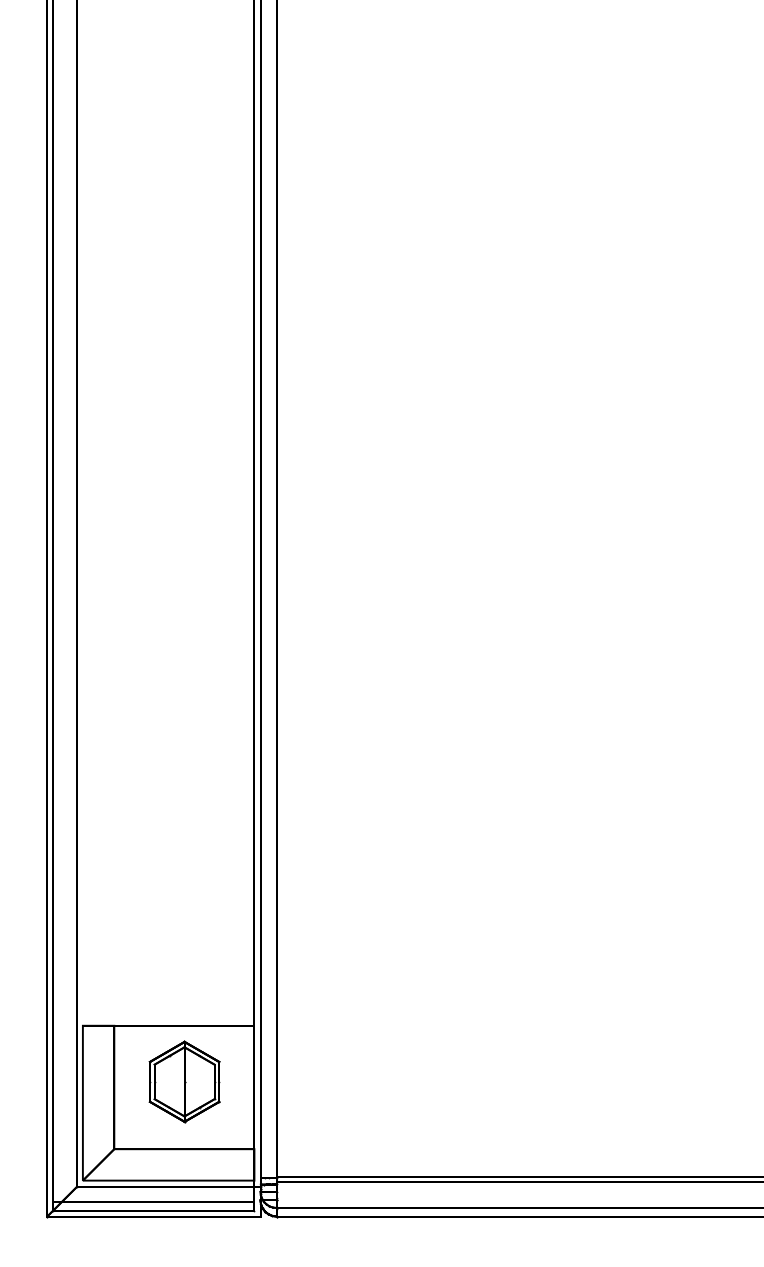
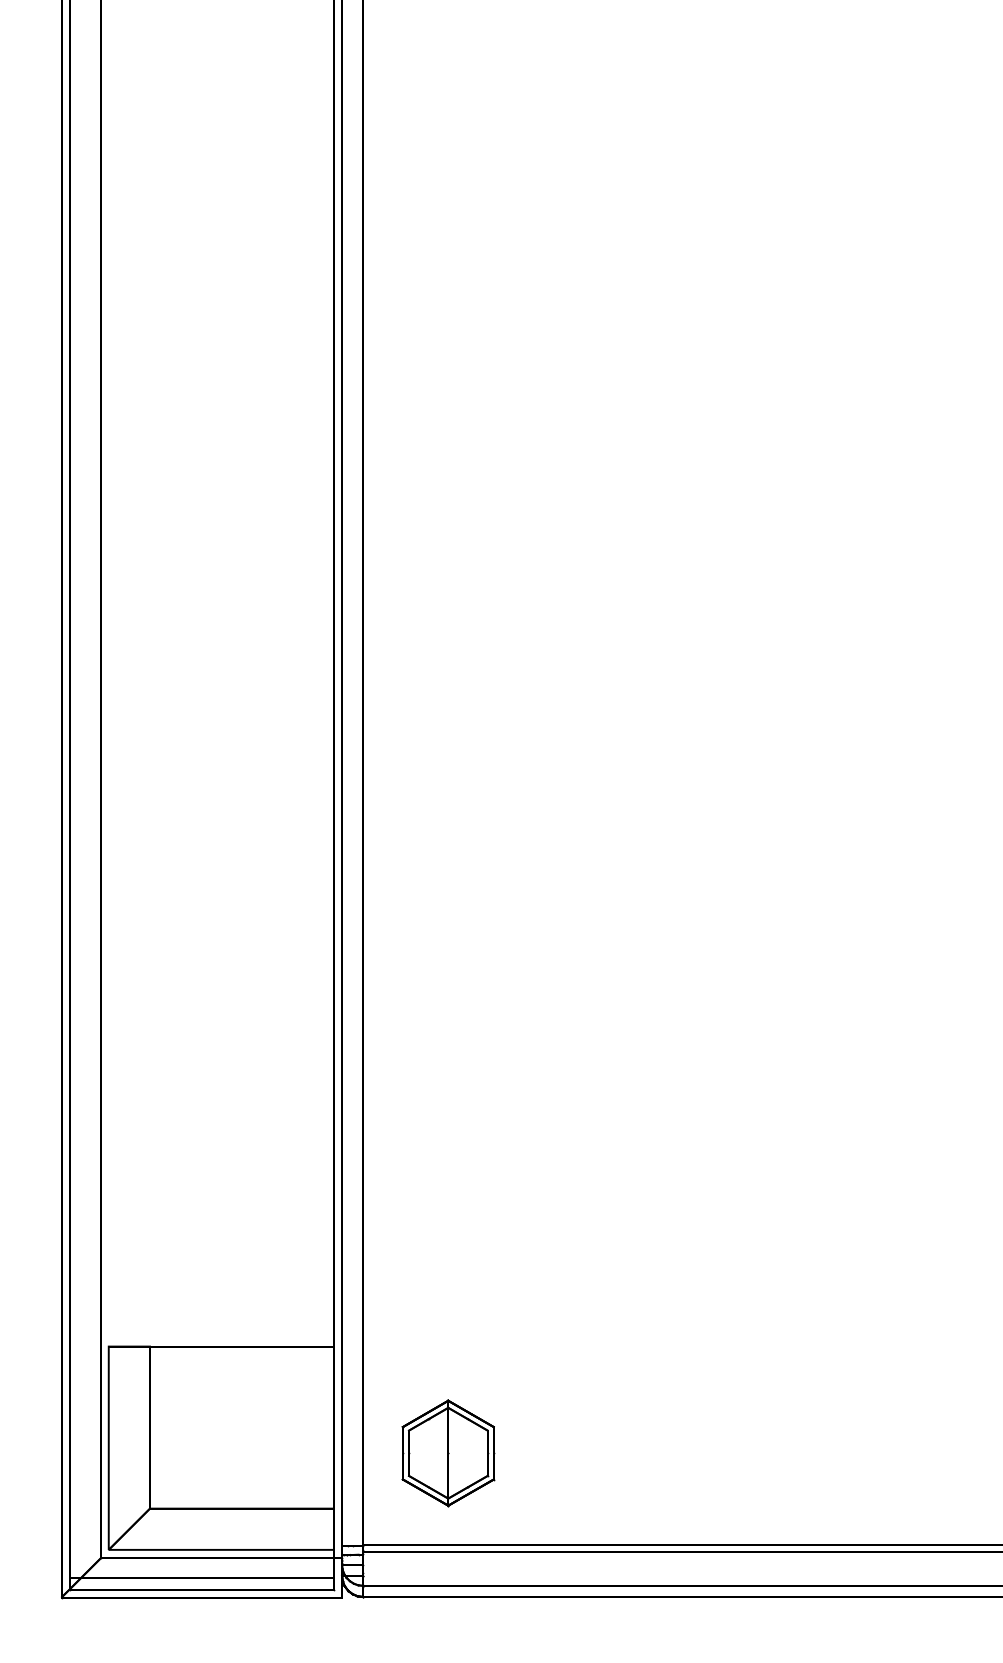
part: (184, 1082) -> (448, 1453), moved

